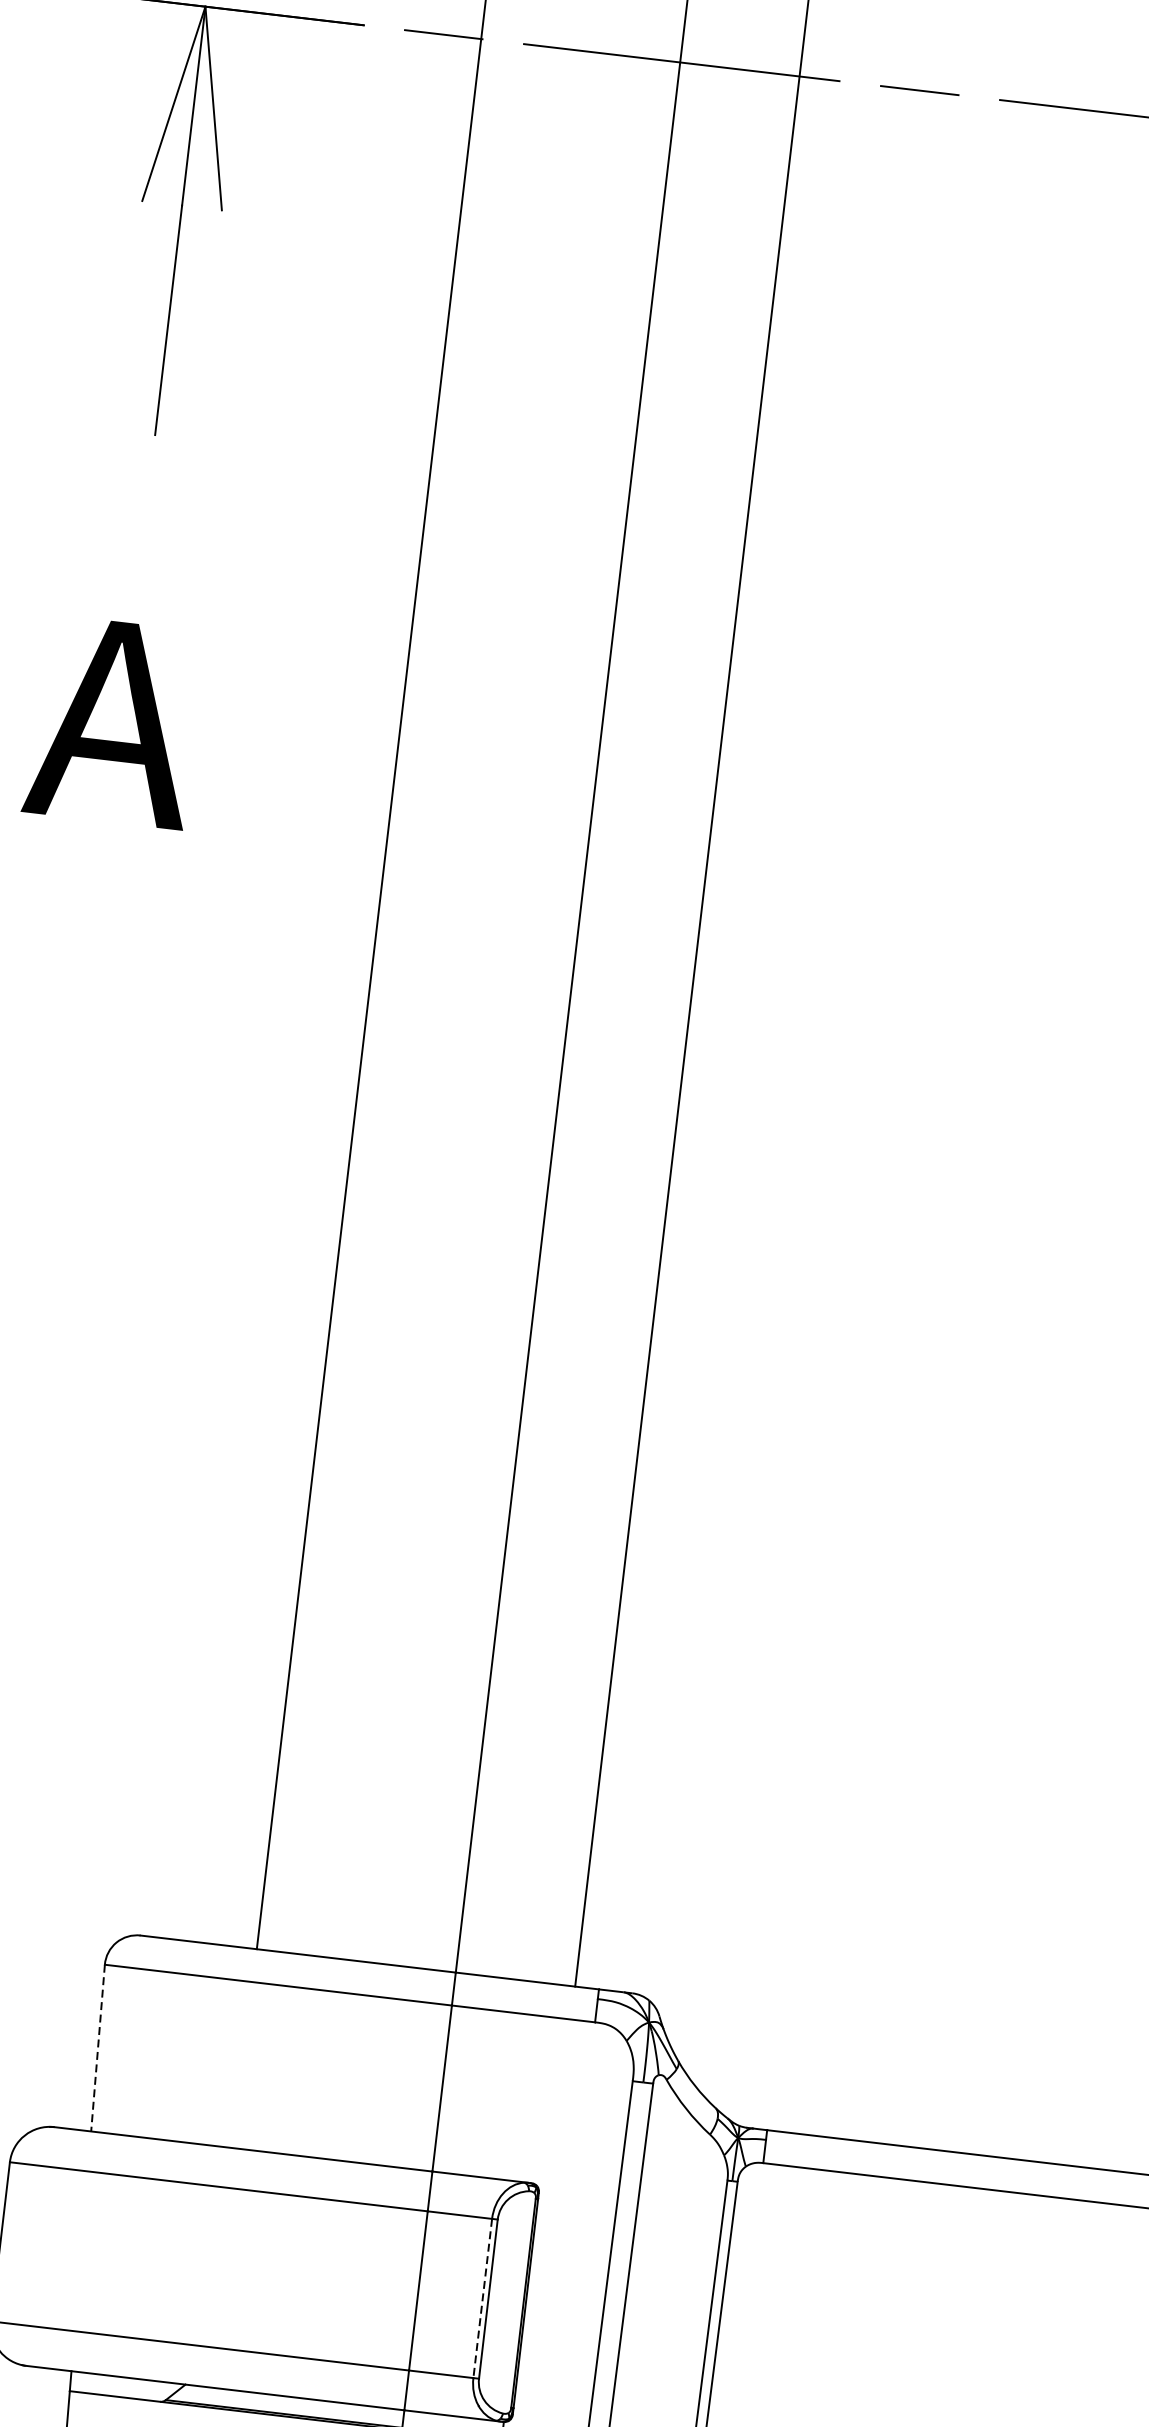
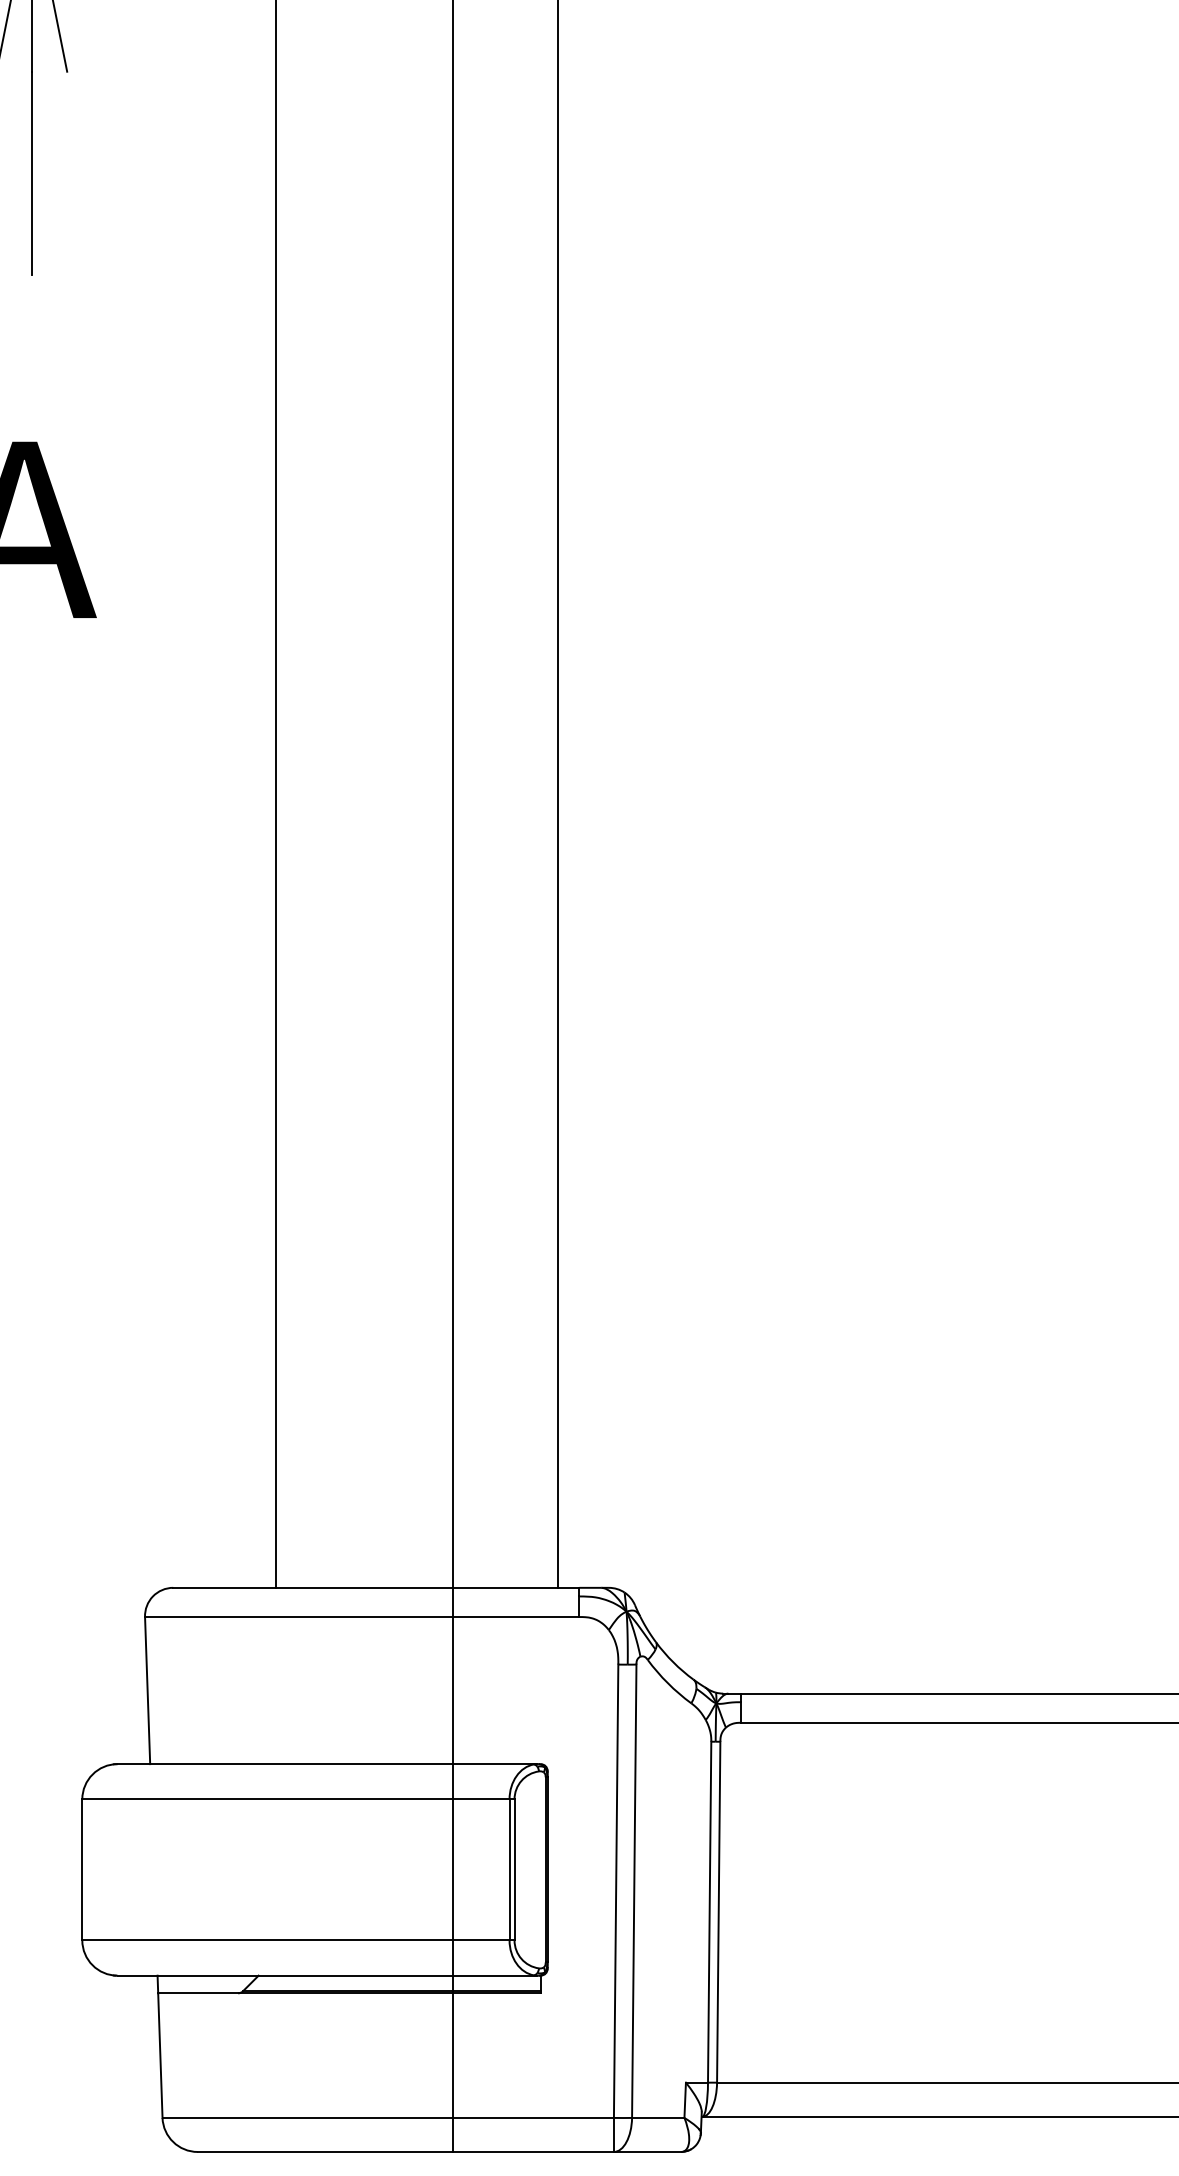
line: (97, 2047) -> (147, 1690), dashed -> solid
line: (482, 2298) -> (509, 1869), dashed -> solid

